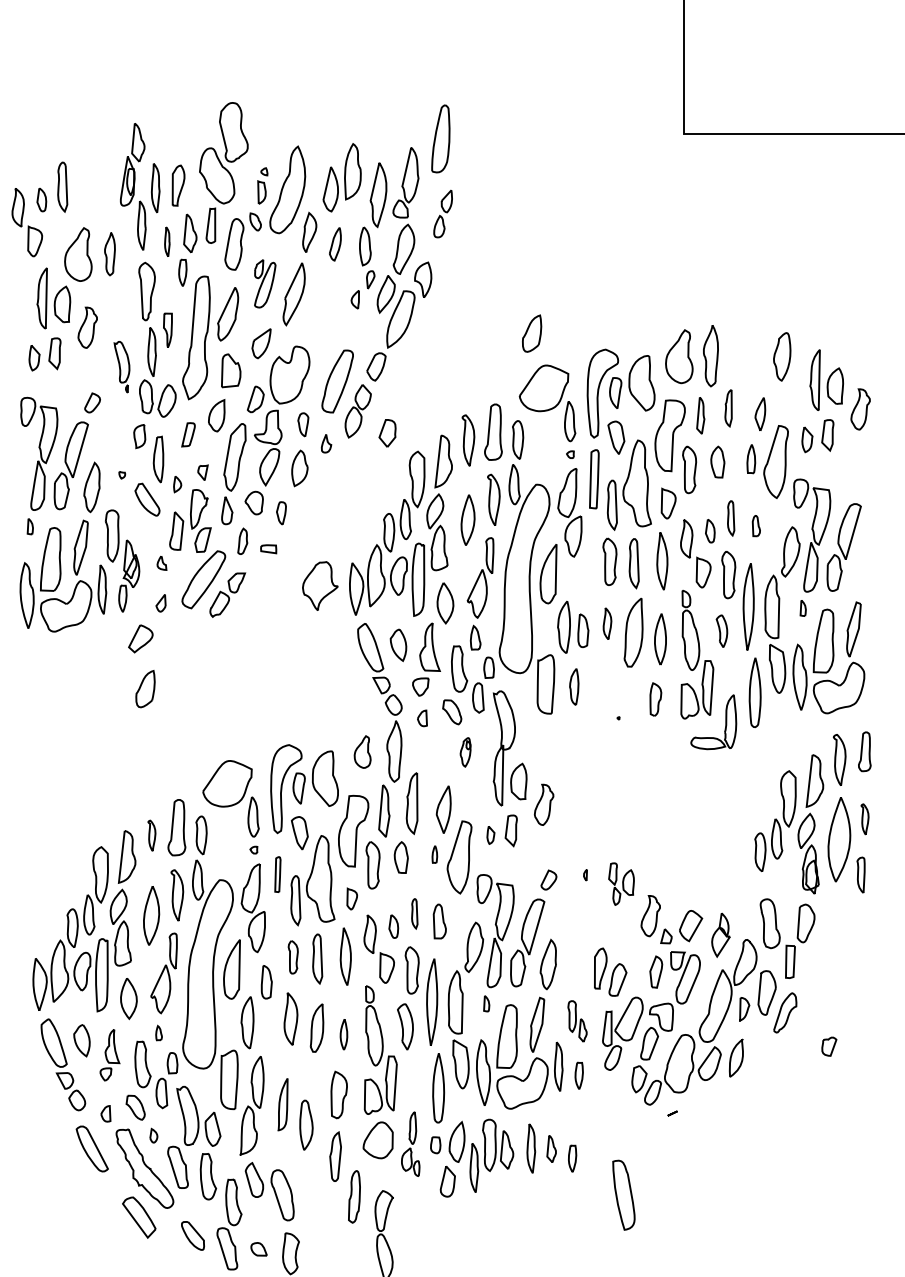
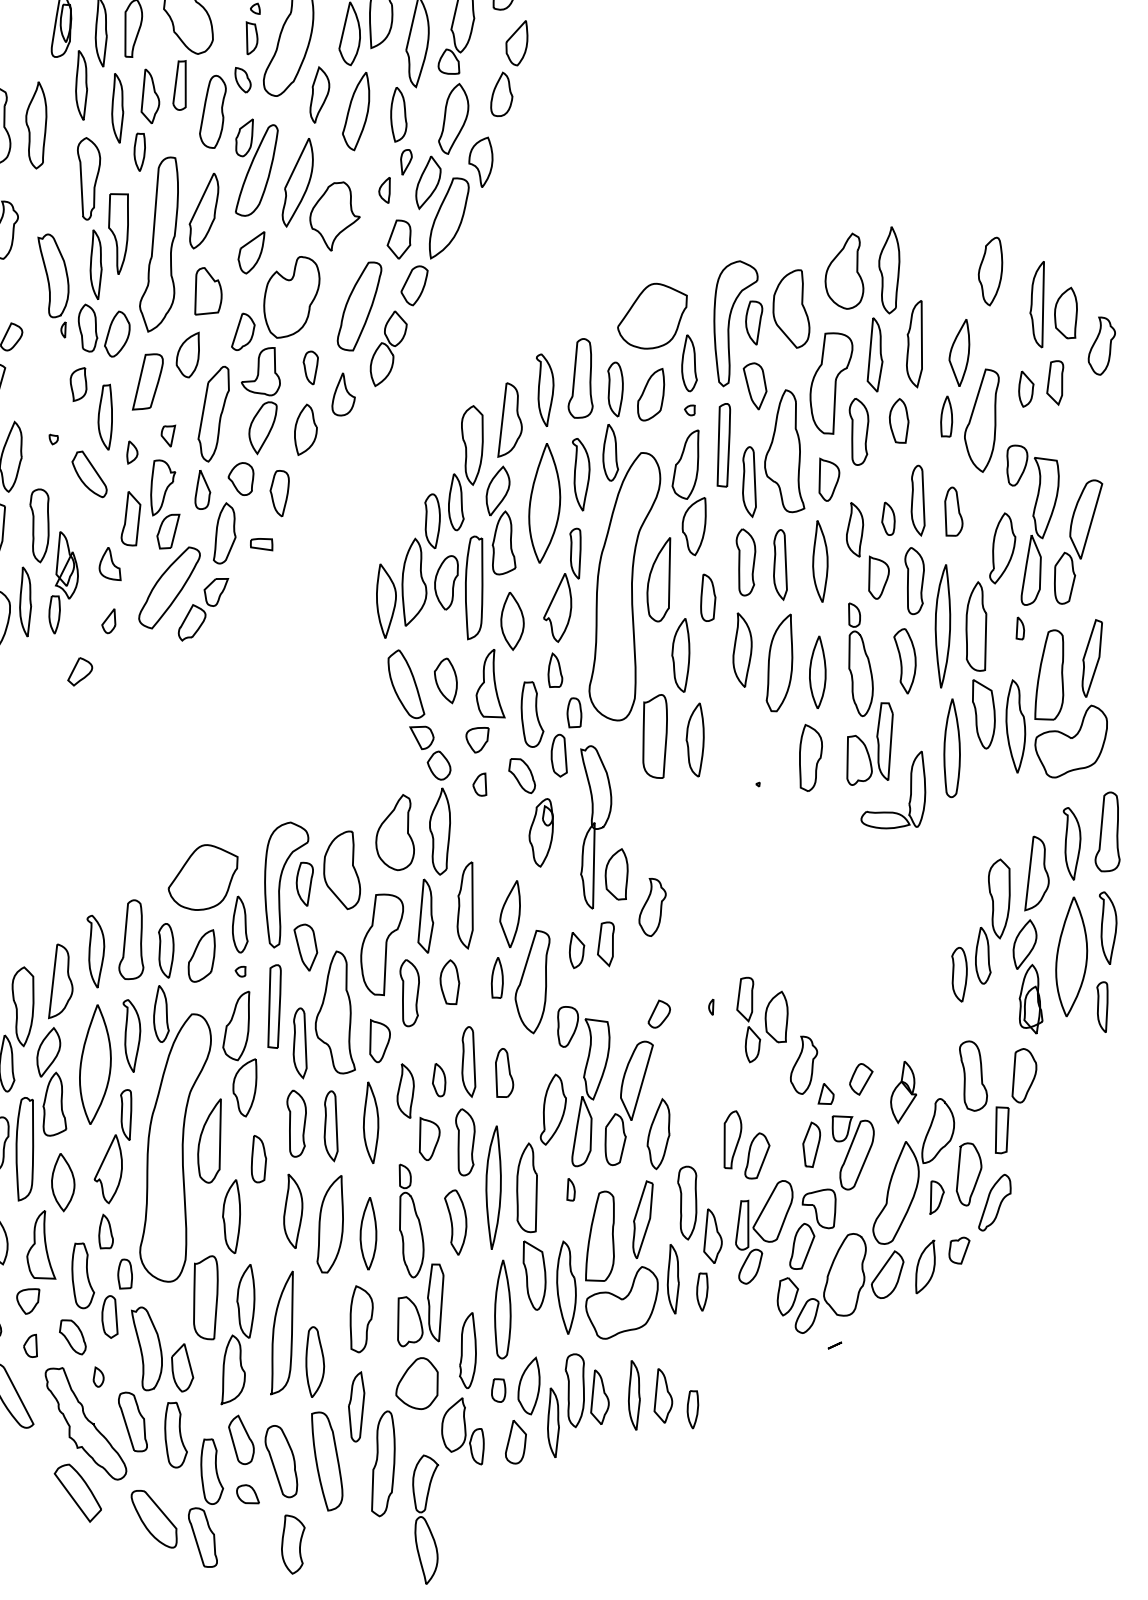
part: (442, 213) -> (508, 68), size x1.43
part: (167, 241) -> (117, 107), size x1.67
part: (335, 244) -> (356, 112), size x1.67
part: (109, 254) -> (35, 126), size x1.43
part: (264, 283) -> (255, 167), size x1.43
part: (167, 330) -> (117, 234), size x1.67
part: (532, 333) -> (651, 394), moved
part: (121, 367) -> (52, 286), size x1.43
part: (728, 408) -> (914, 344), size x1.67
part: (760, 414) -> (959, 353), size x1.43
part: (700, 415) -> (874, 354), size x1.43
part: (387, 433) -> (399, 239), moved
part: (188, 434) -> (147, 381), size x1.67
part: (326, 443) -> (343, 394), size x1.67
part: (281, 513) -> (279, 493), size x1.43
part: (730, 518) -> (917, 500), size x1.43
part: (467, 519) -> (543, 502), size x1.67
part: (756, 525) -> (954, 510), size x1.67
part: (242, 541) -> (224, 533), size x1.67
part: (161, 563) -> (109, 564), size x1.67
part: (320, 585) -> (335, 215), moved
part: (607, 623) -> (742, 649), size x1.67
part: (583, 630) -> (708, 597), moved
part: (721, 630) -> (904, 659), size x1.43
part: (140, 638) -> (79, 671), size x0.71
part: (574, 686) -> (695, 739), size x1.43
part: (145, 689) -> (201, 956), moved
part: (655, 699) -> (810, 757), size x1.43
part: (362, 751) -> (394, 831), size x1.67
part: (864, 751) -> (1107, 831), size x1.43
part: (465, 752) -> (540, 833), size x1.67
part: (864, 819) -> (1107, 928), size x1.67
part: (151, 835) -> (95, 950), size x1.67
part: (490, 835) -> (576, 950), size x1.43
part: (434, 854) -> (496, 977), size x1.67
part: (277, 874) -> (274, 1006), size x1.67
part: (621, 883) -> (762, 1019), size x1.43
part: (352, 898) -> (380, 1040), size x1.43
part: (414, 913) -> (468, 1061), size x1.67
part: (151, 915) -> (95, 1064), size x1.43
part: (691, 925) -> (861, 1078), size x0.71
part: (292, 957) -> (295, 1124), size x1.43
part: (577, 1021) -> (699, 1214), size x1.67
part: (316, 1027) -> (329, 1223), size x1.43
part: (158, 1032) -> (105, 1230), size x1.67
part: (343, 1034) -> (367, 1233), size x1.67
part: (829, 1046) -> (959, 1250), moved
part: (109, 1055) -> (35, 1263), size x1.43
part: (282, 1104) -> (281, 1332), size x1.67
part: (410, 1144) -> (462, 1389), size x1.67
part: (551, 1148) -> (663, 1395), size x1.43
part: (623, 1194) -> (326, 1460), moved
part: (354, 1196) -> (383, 1463), size x1.43
part: (192, 1235) -> (153, 1518), size x1.43
part: (258, 1249) -> (247, 1494), moved

